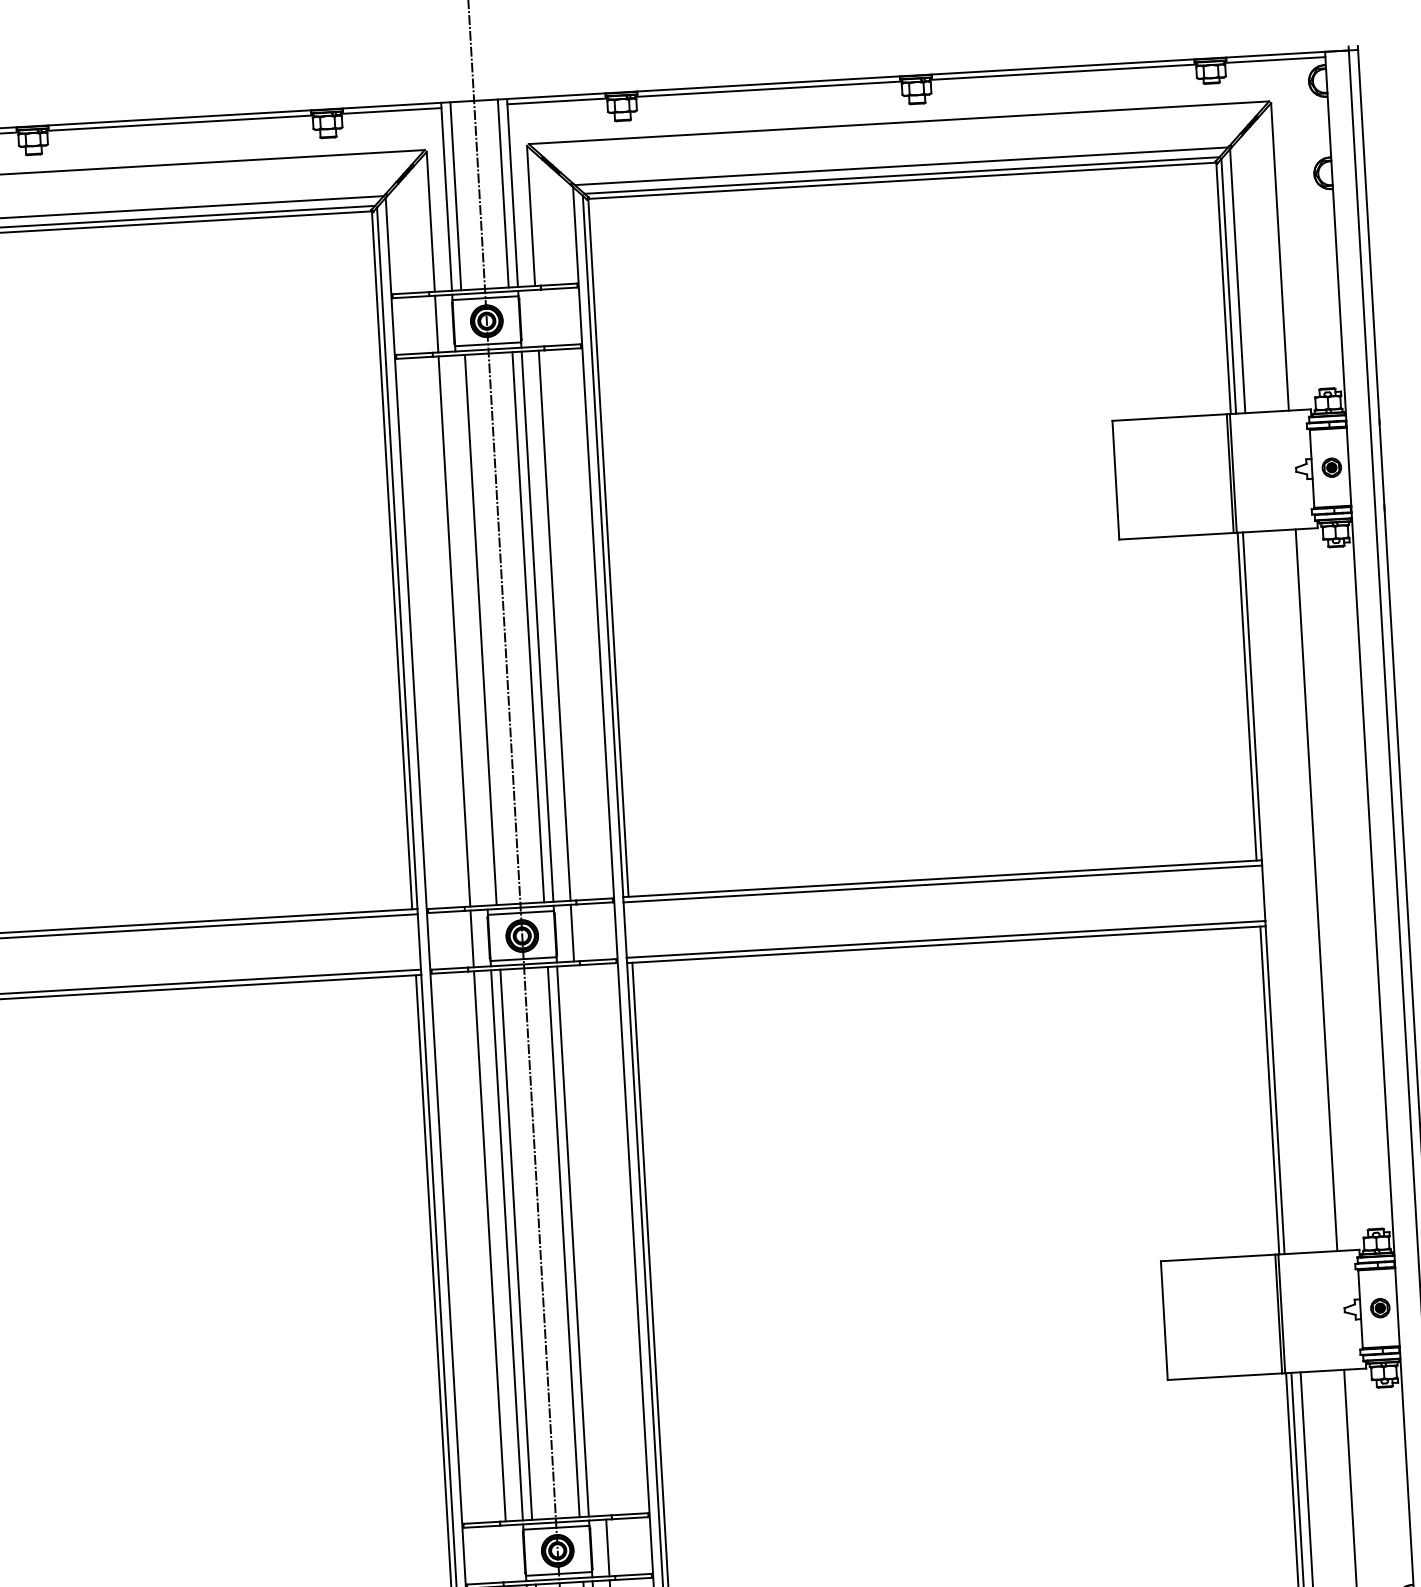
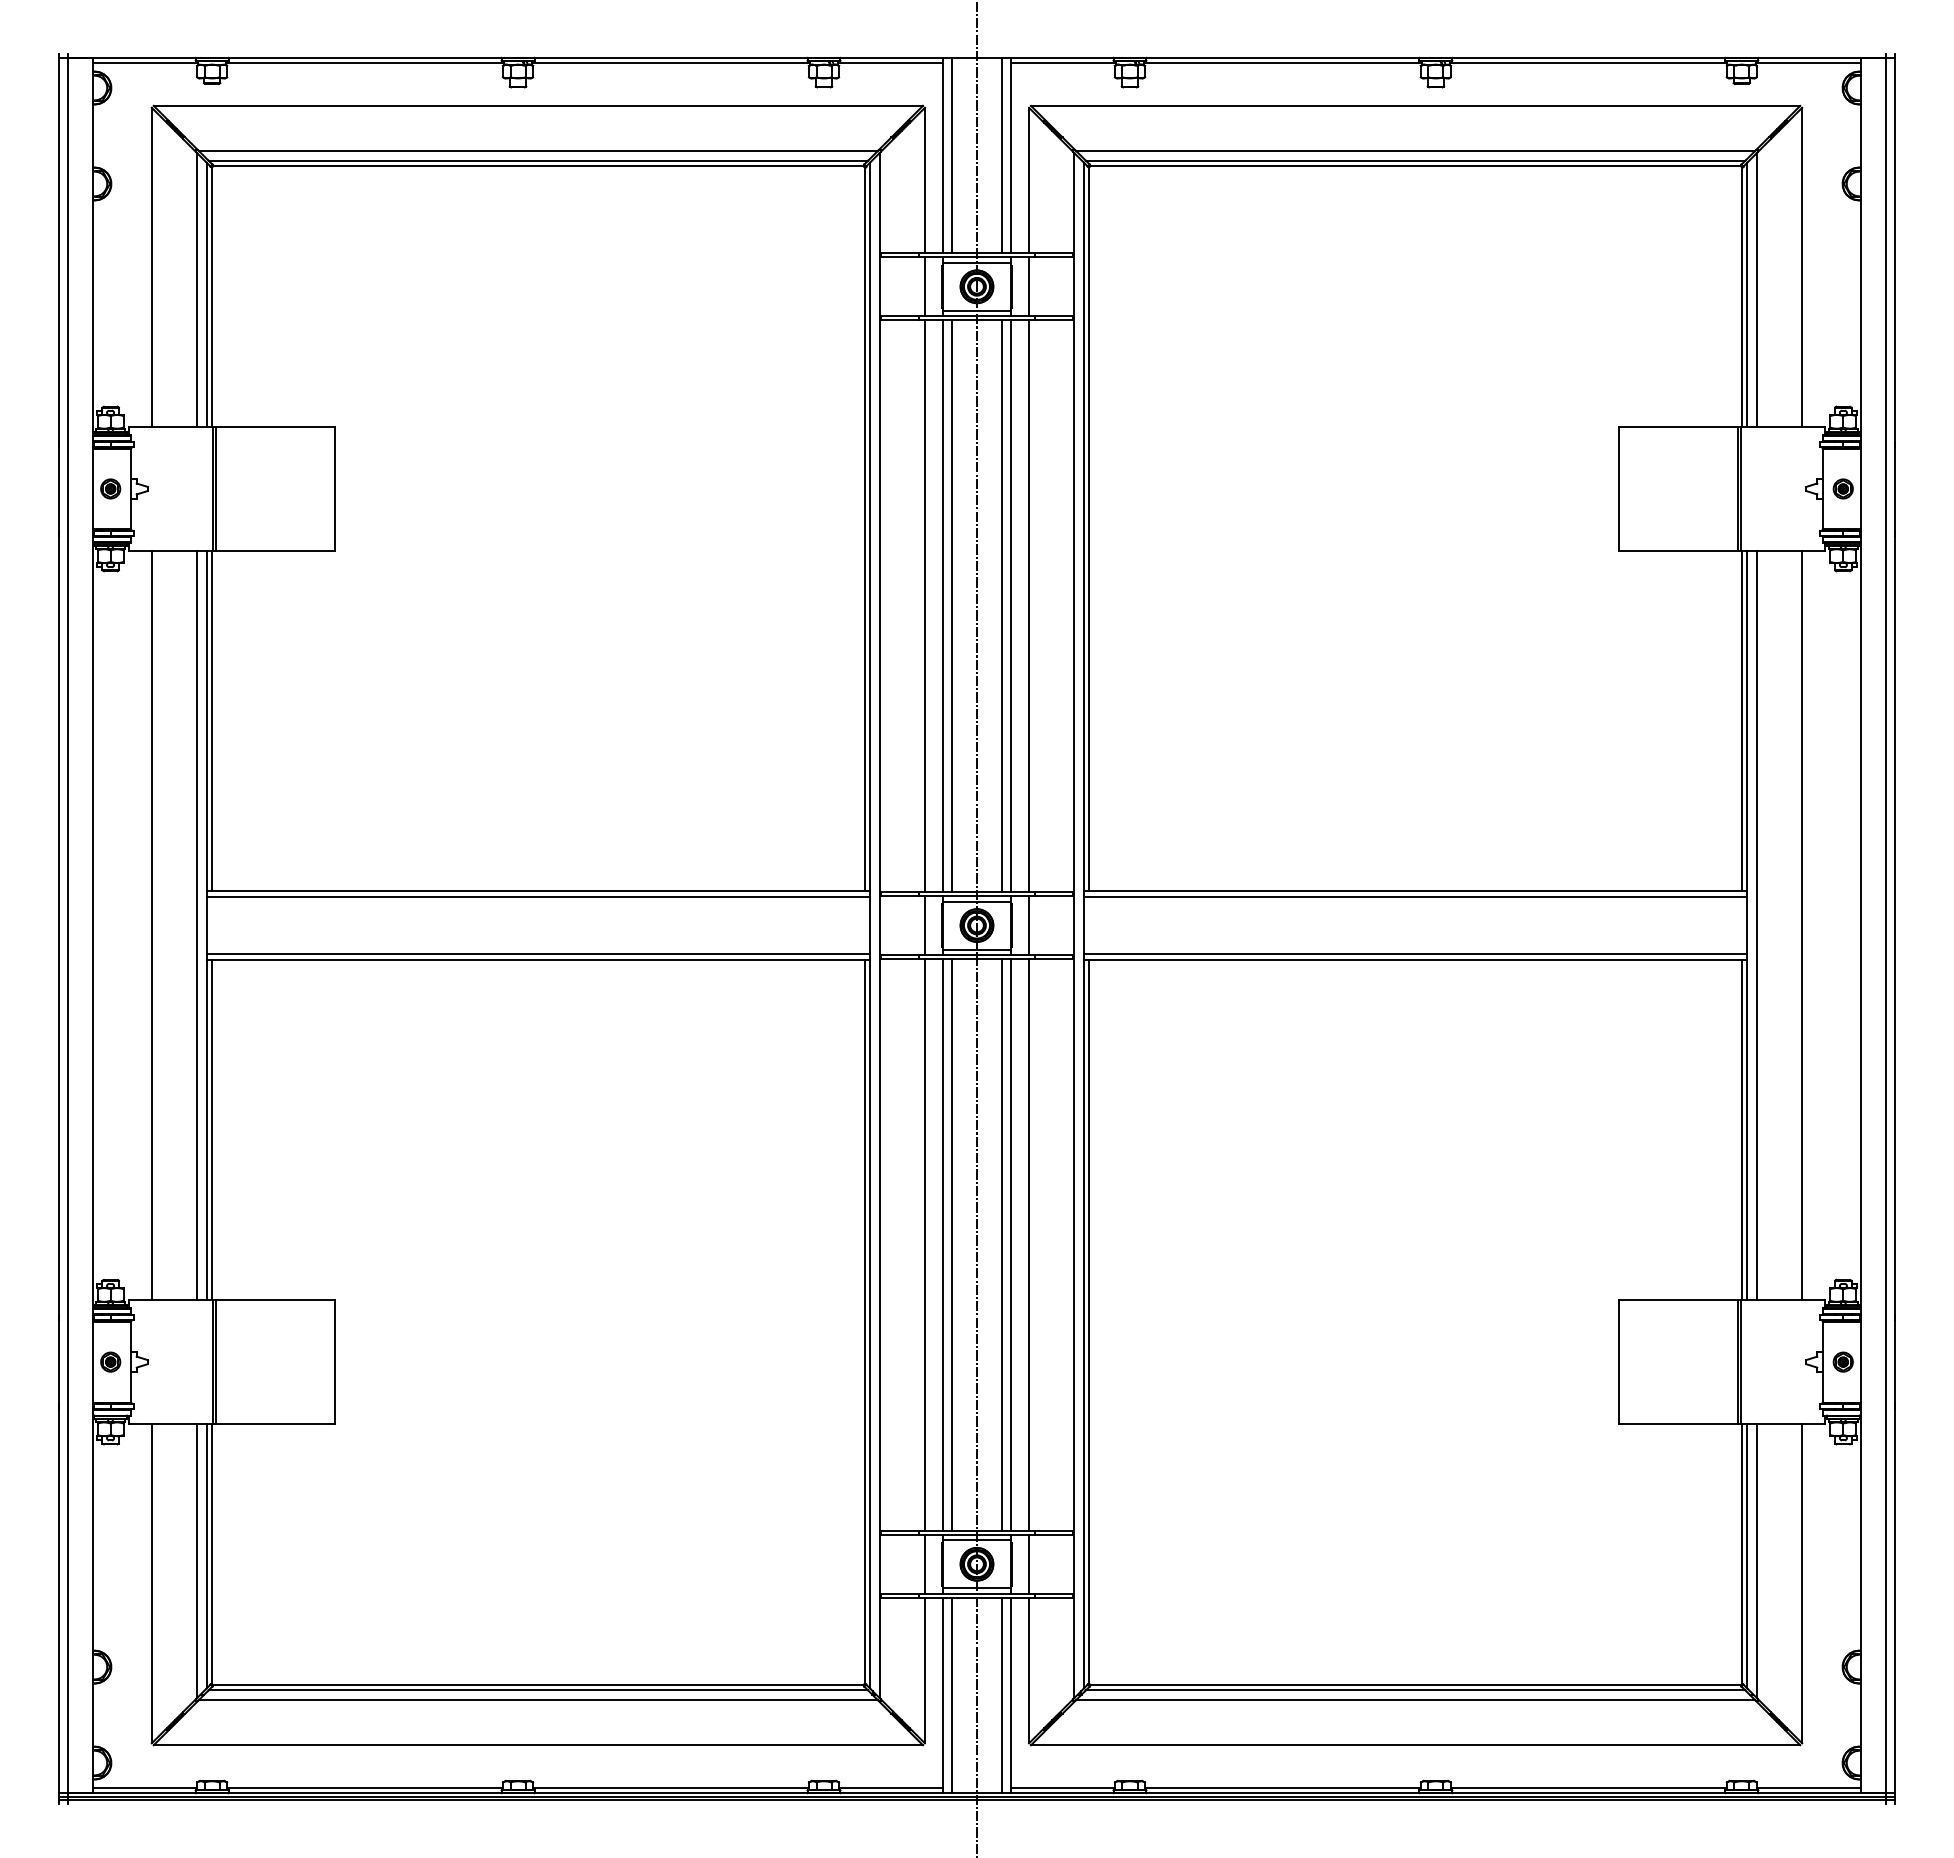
line: (537, 318) -> (1029, 286), added
line: (471, 629) -> (942, 605), added
line: (1272, 892) -> (1756, 925), added
line: (590, 1240) -> (1029, 1244), added
line: (507, 1552) -> (924, 1563), added

